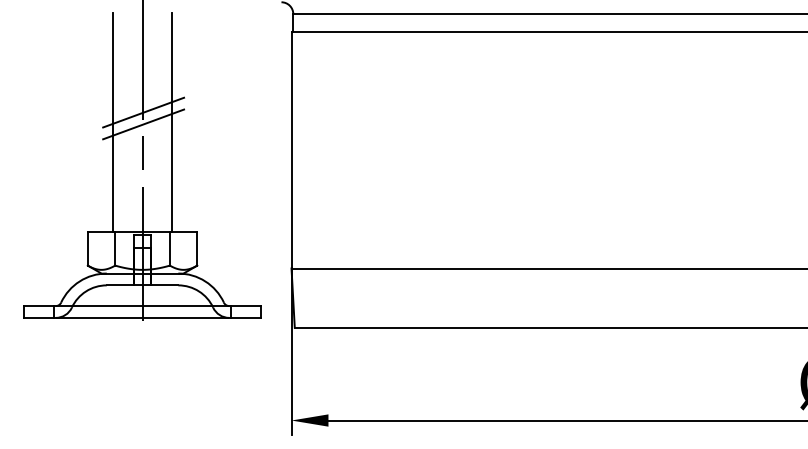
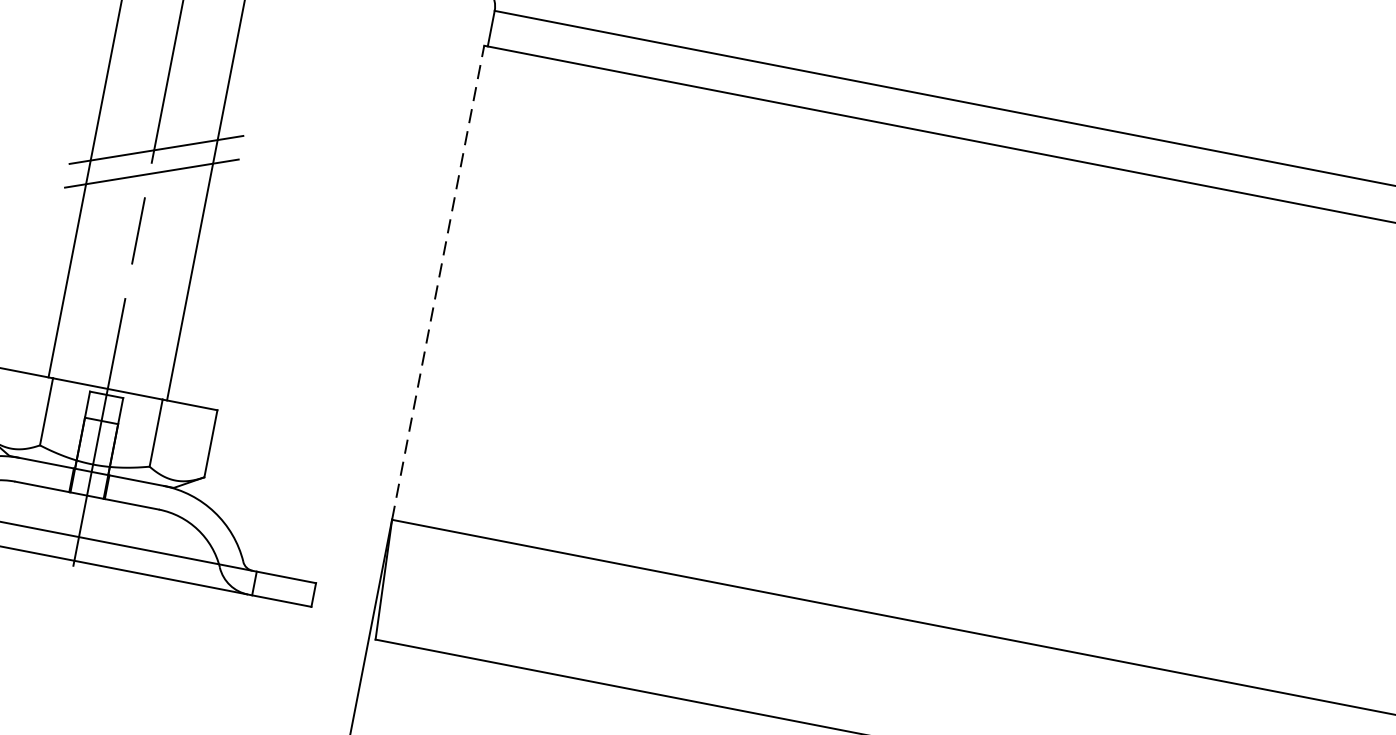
line: (291, 149) -> (438, 281), solid -> dashed

